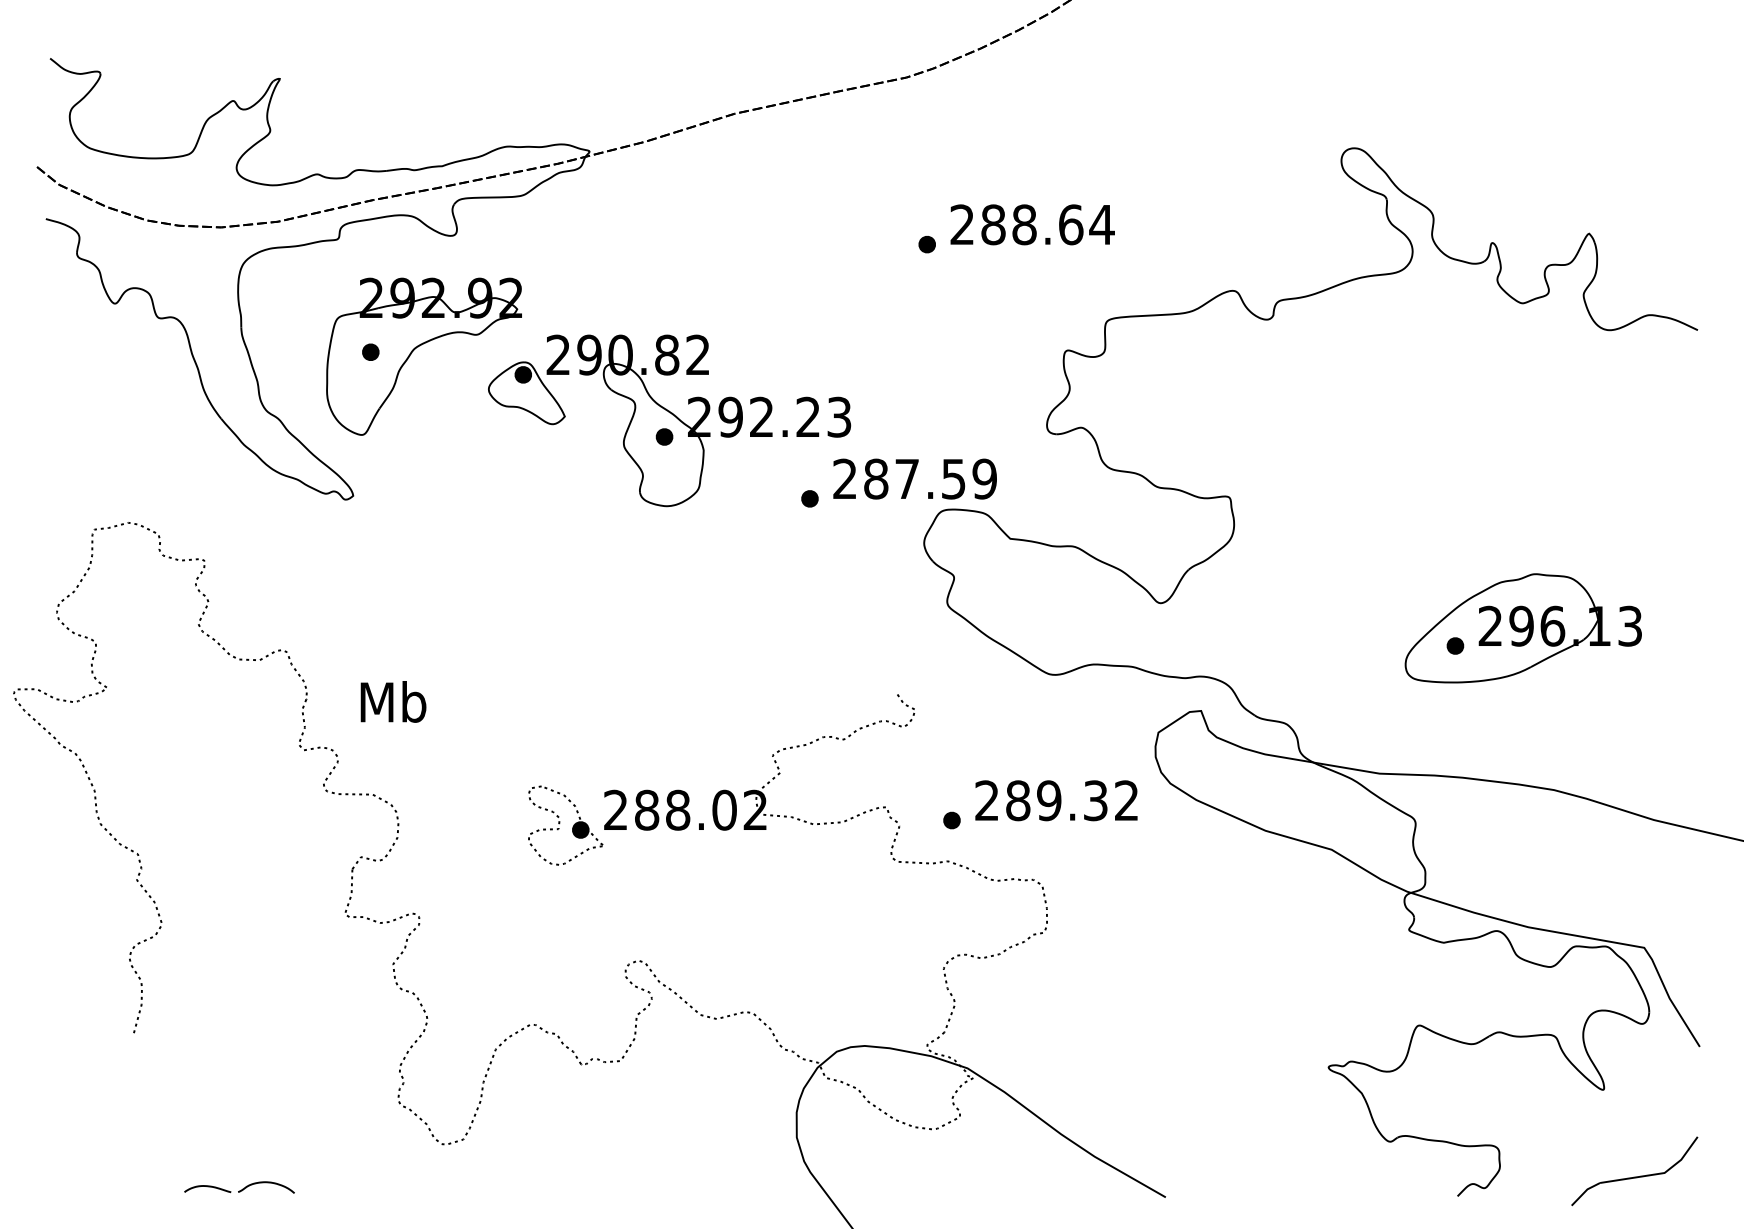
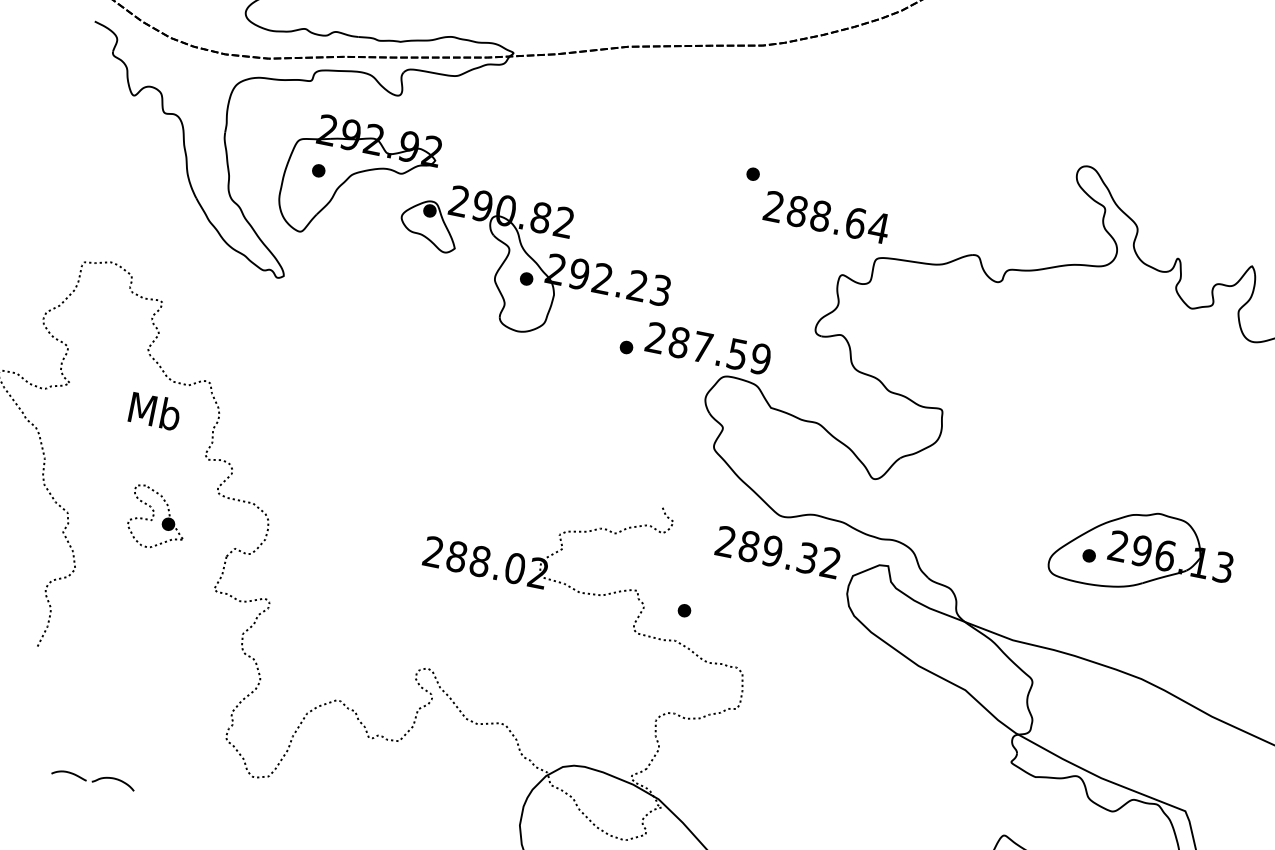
text: (1032, 224) -> (826, 217), moved
text: (393, 701) -> (155, 410), moved
text: (1056, 800) -> (778, 552), moved
part: (565, 825) -> (157, 518), moved

